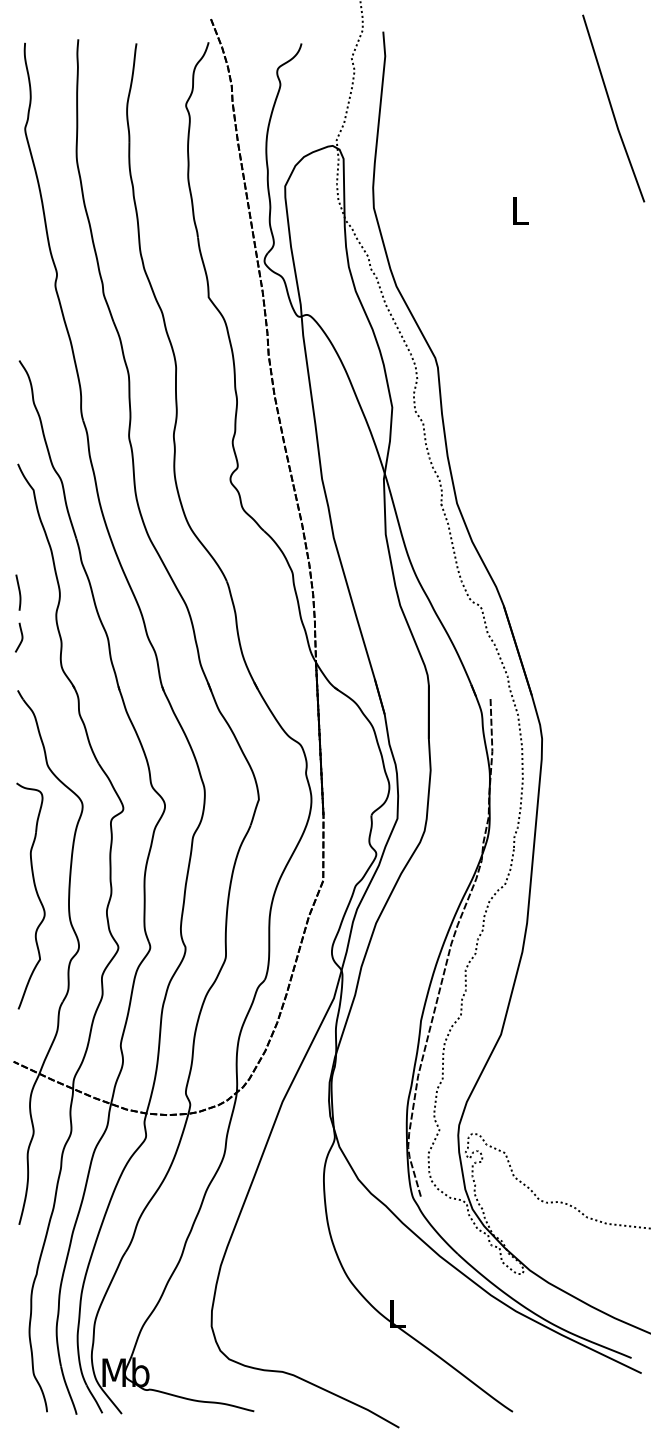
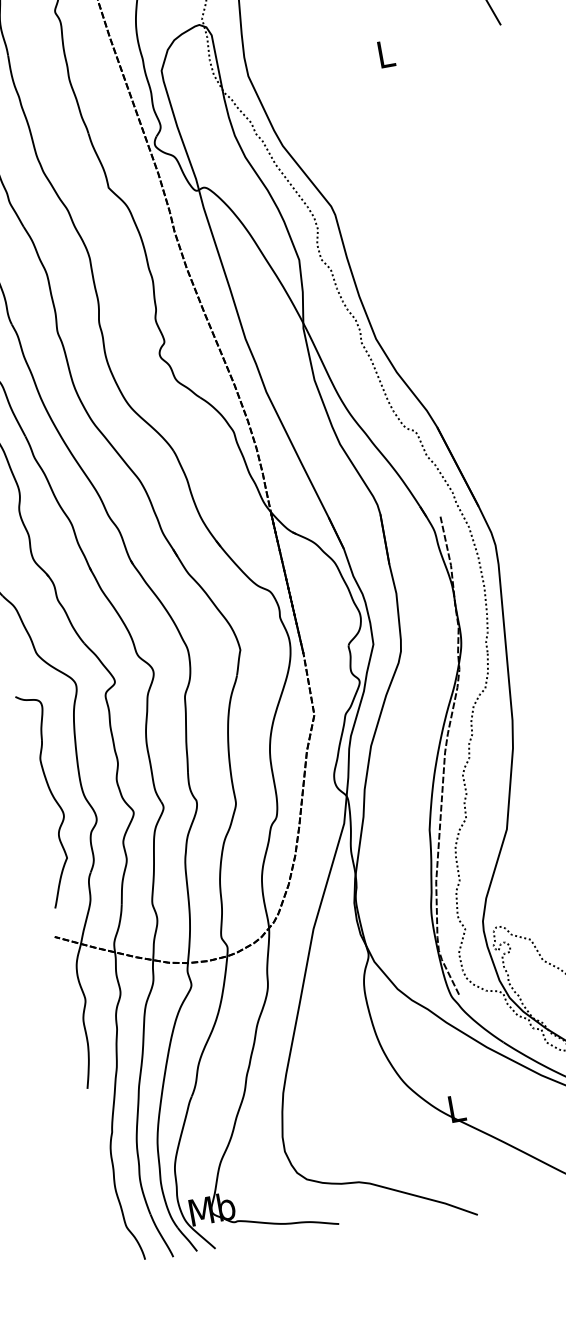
part: (36, 894) -> (52, 797), moved

